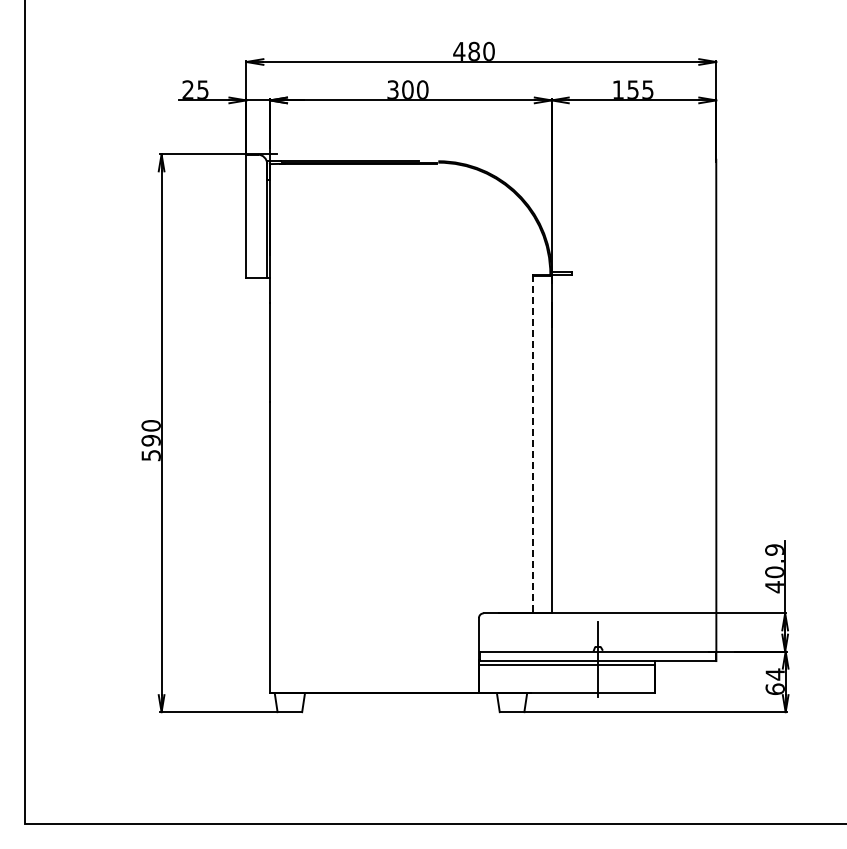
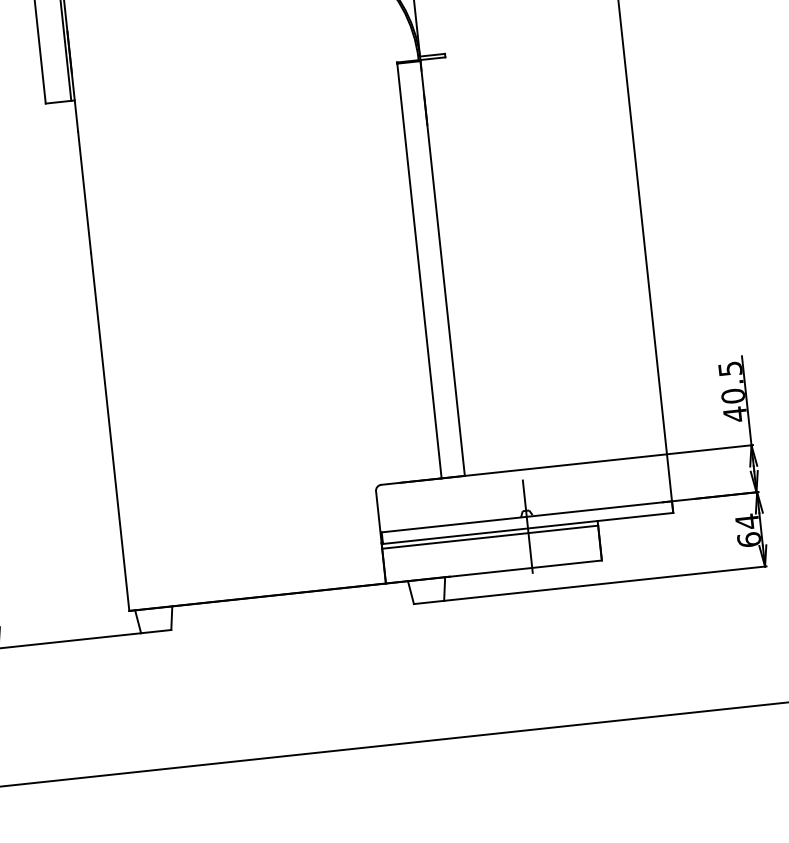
line: (532, 444) -> (419, 271), dashed -> solid
text: (774, 549) -> (730, 368), 40.9 -> 40.5

